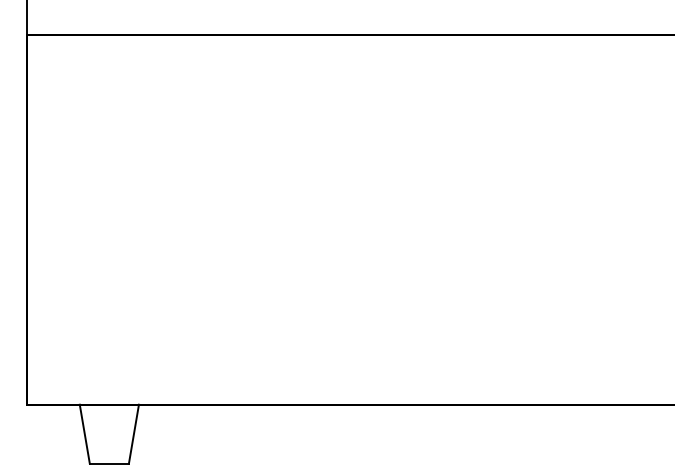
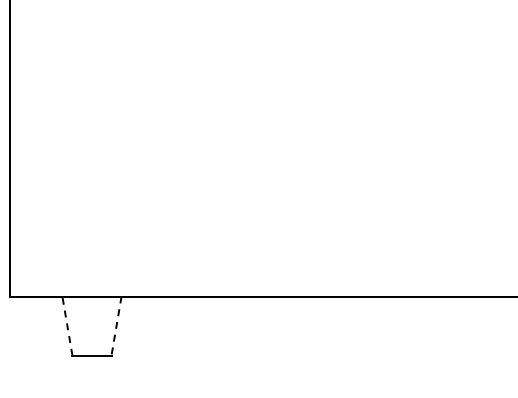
line: (84, 433) -> (67, 325), solid -> dashed
line: (133, 434) -> (116, 326), solid -> dashed

